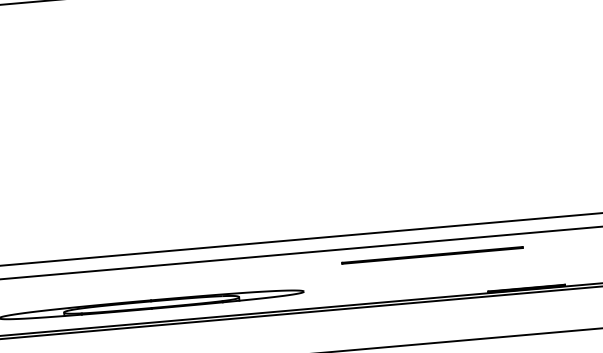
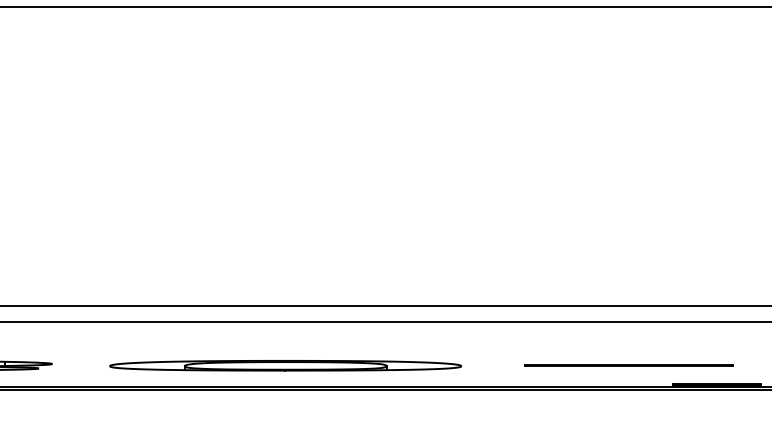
line: (431, 255) -> (628, 365), moved

